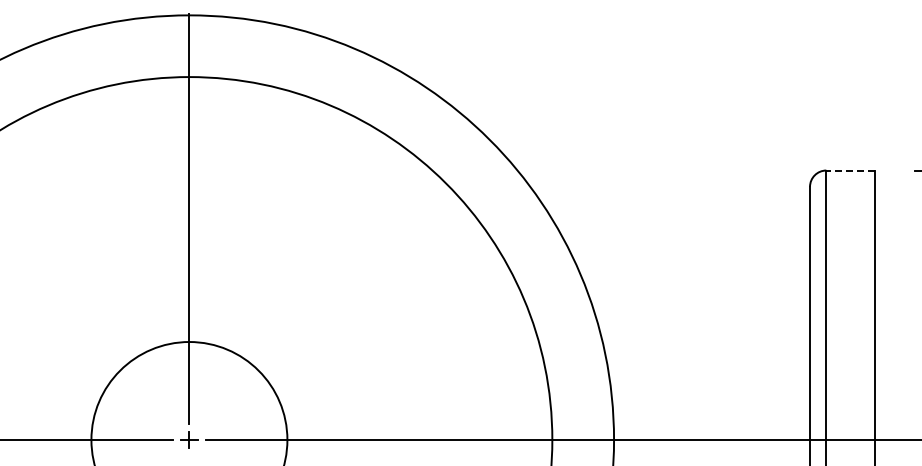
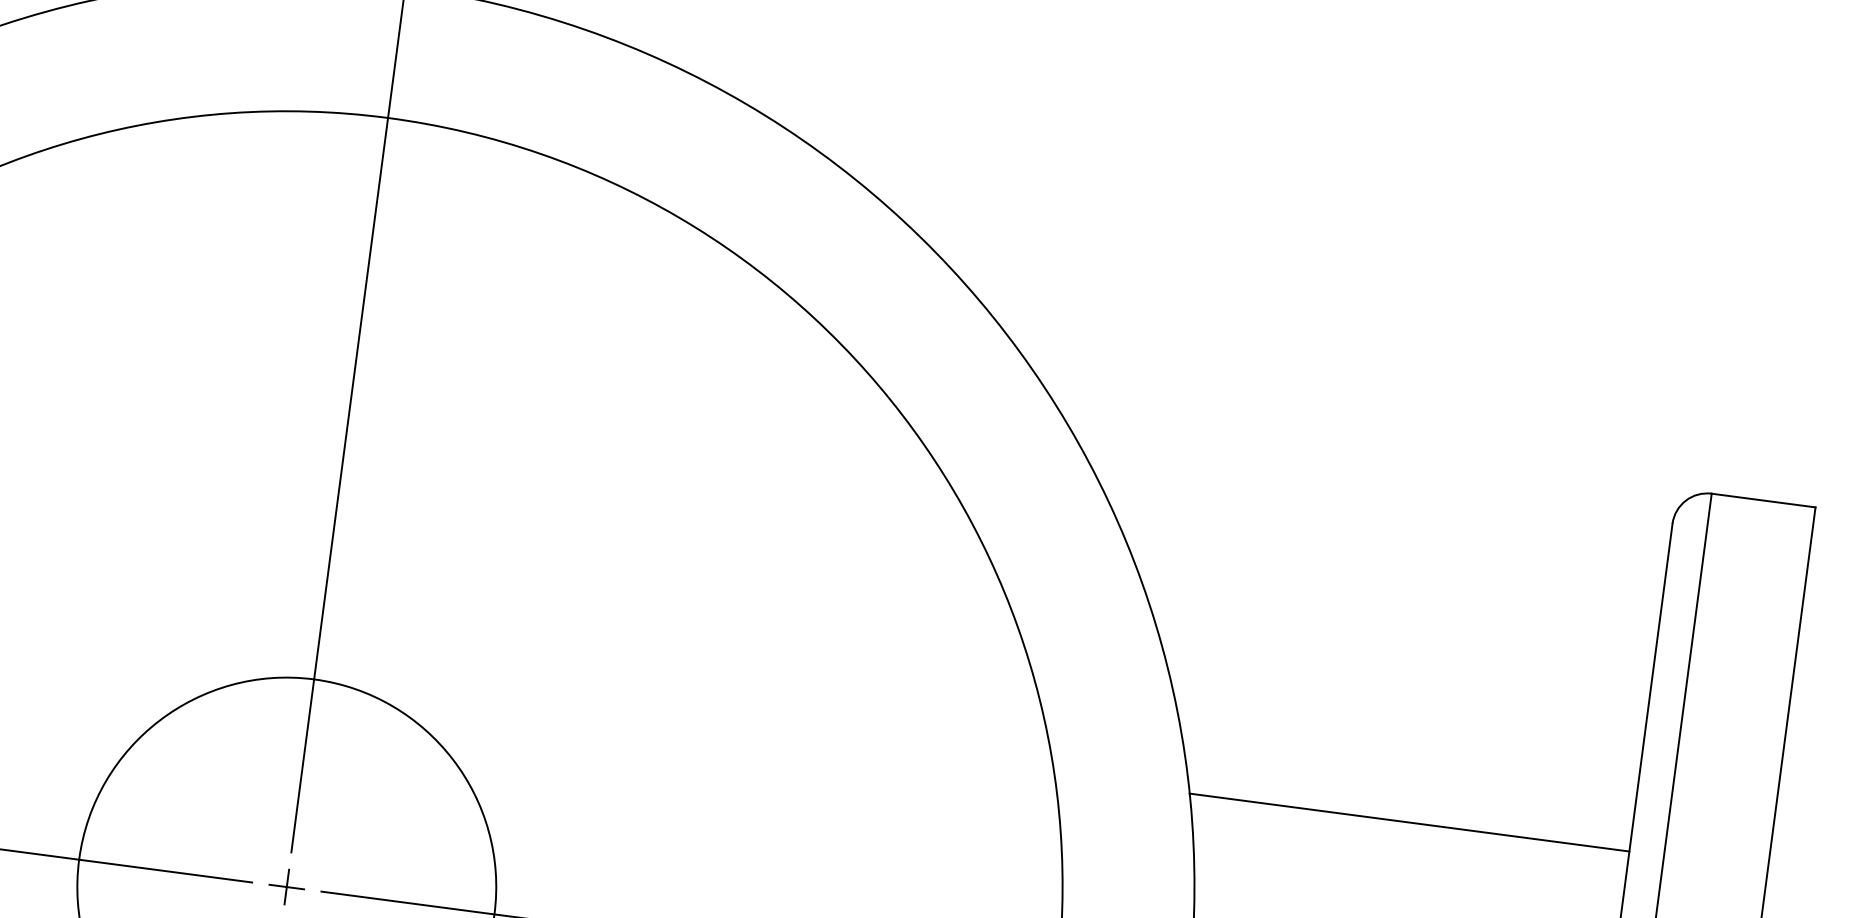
line: (850, 170) -> (1762, 500), dashed -> solid
line: (706, 341) -> (1410, 822), added

